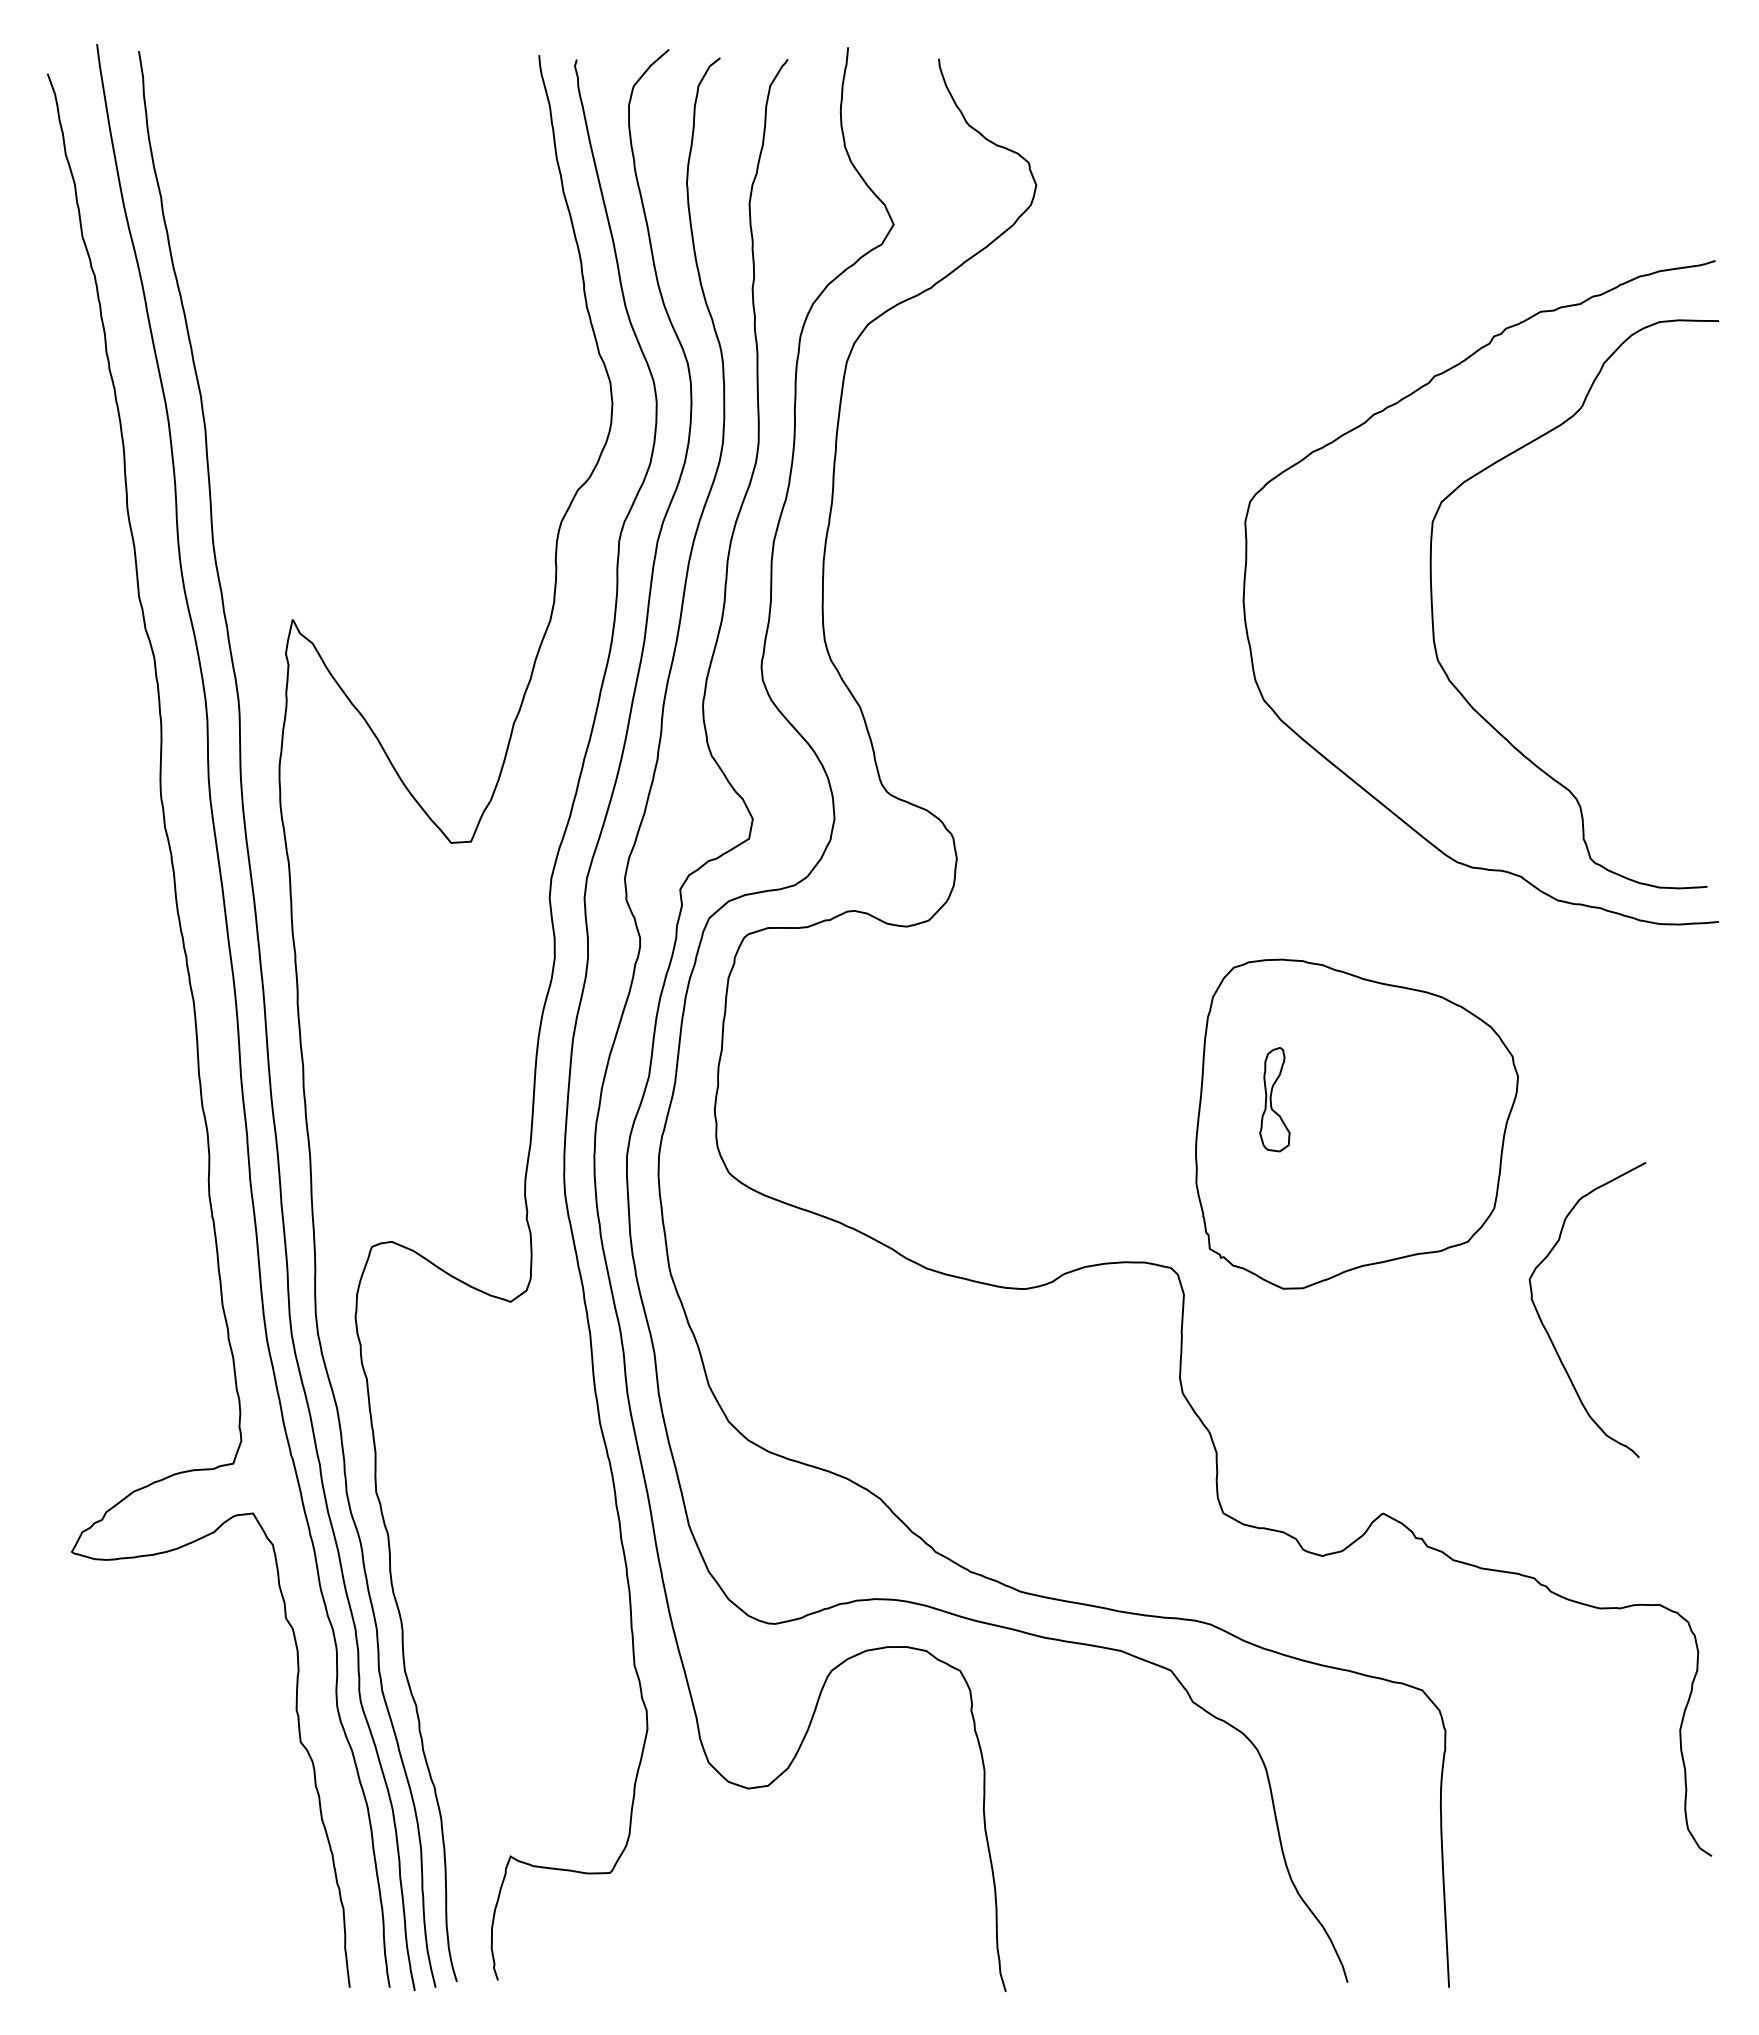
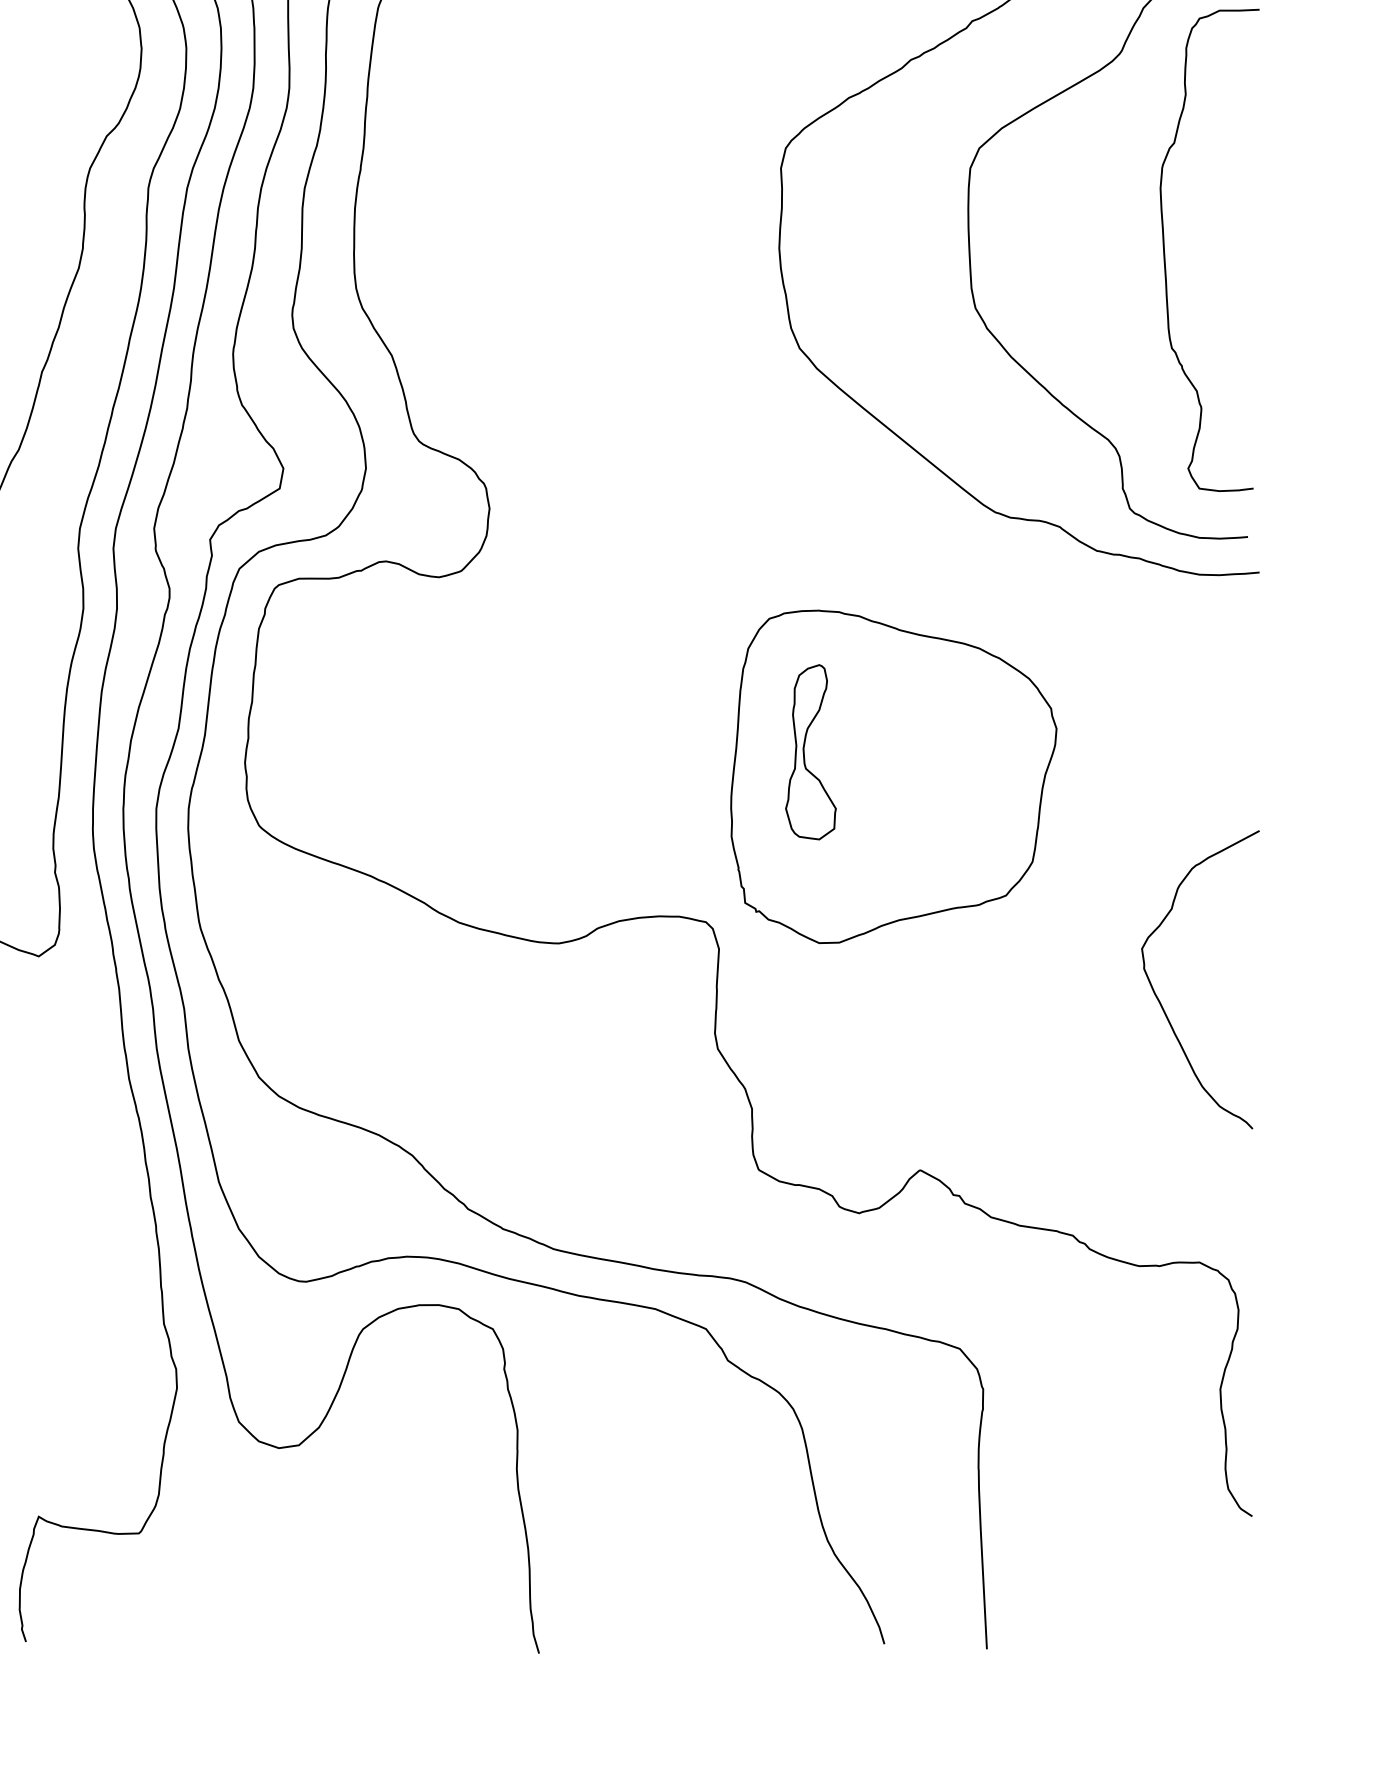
curve: (1625, 603) -> (1165, 250), added
part: (1274, 1099) -> (810, 751), size x1.67
curve: (1547, 1330) -> (1160, 1000), moved

